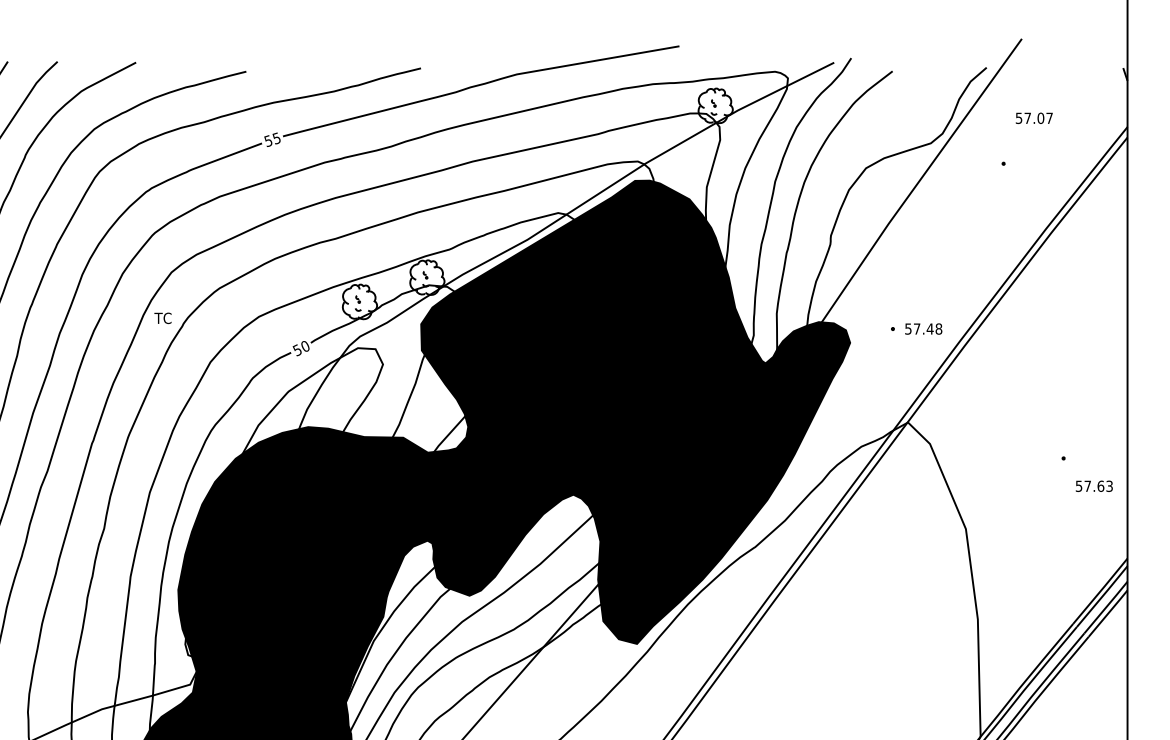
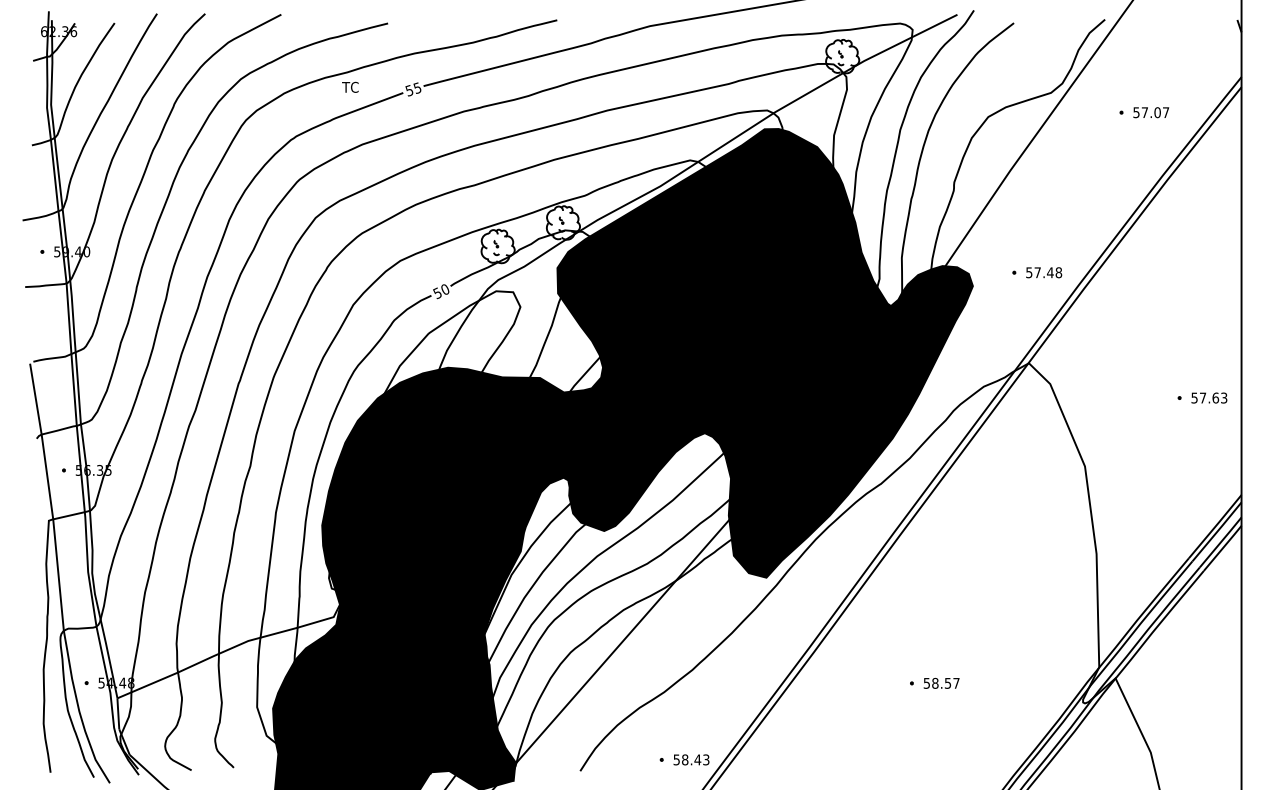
text: (1034, 118) -> (1151, 112), moved
text: (163, 317) -> (350, 86), moved
text: (1094, 485) -> (1209, 397), moved

